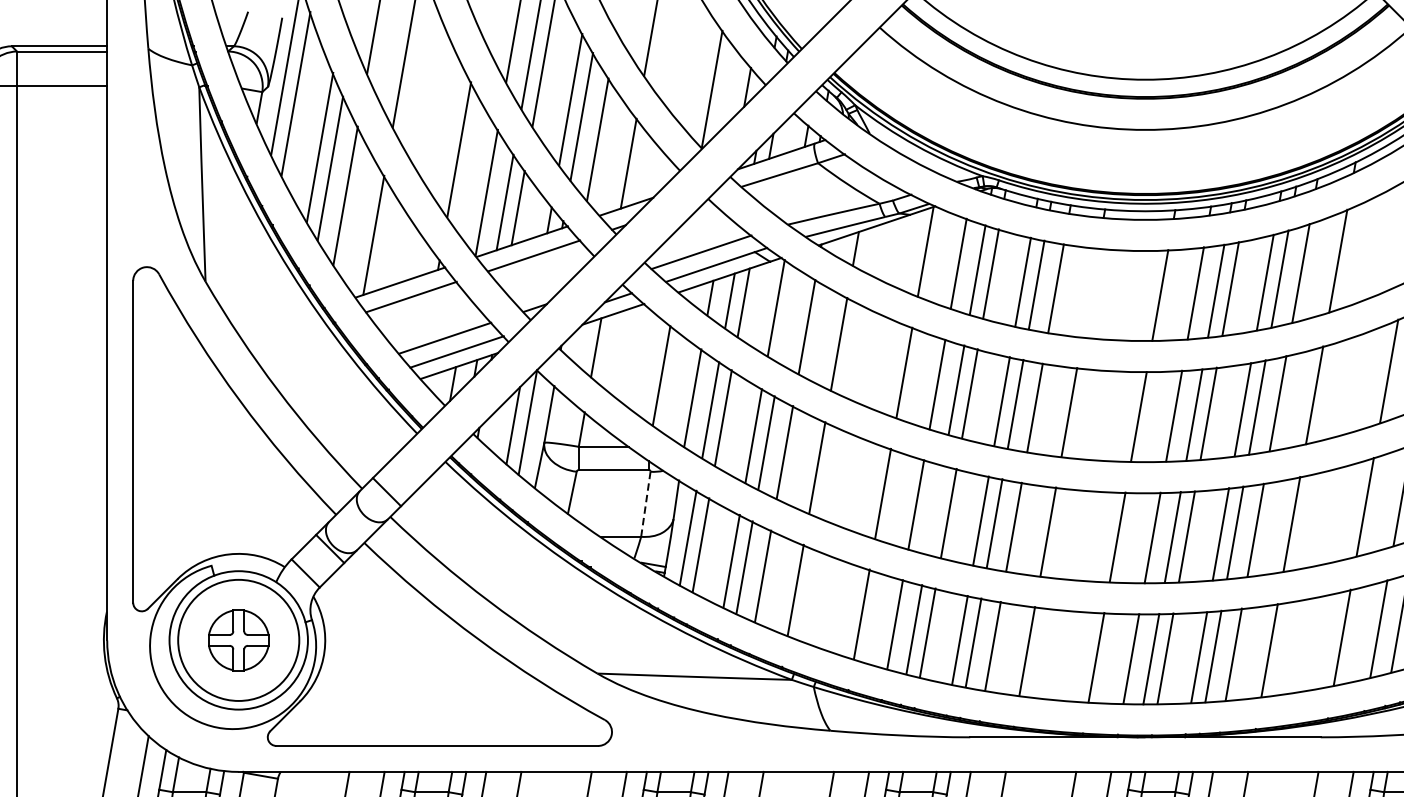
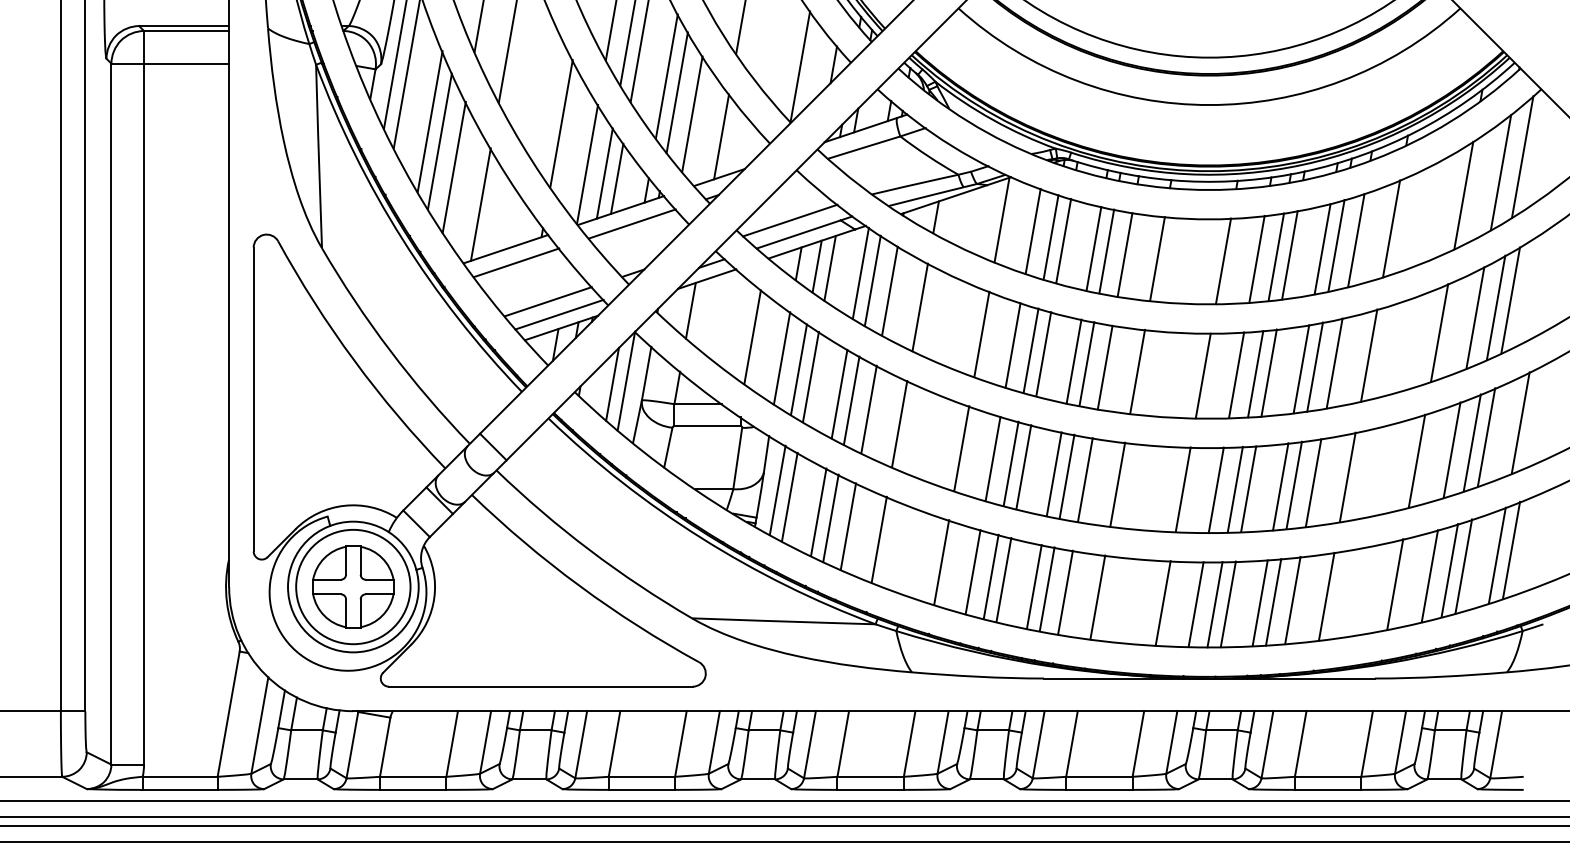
line: (1090, 292) -> (1157, 258), added
line: (788, 315) -> (872, 280), added
line: (645, 504) -> (737, 458), dashed -> solid
line: (934, 509) -> (1010, 463), added
part: (238, 639) -> (353, 586), size x1.43

